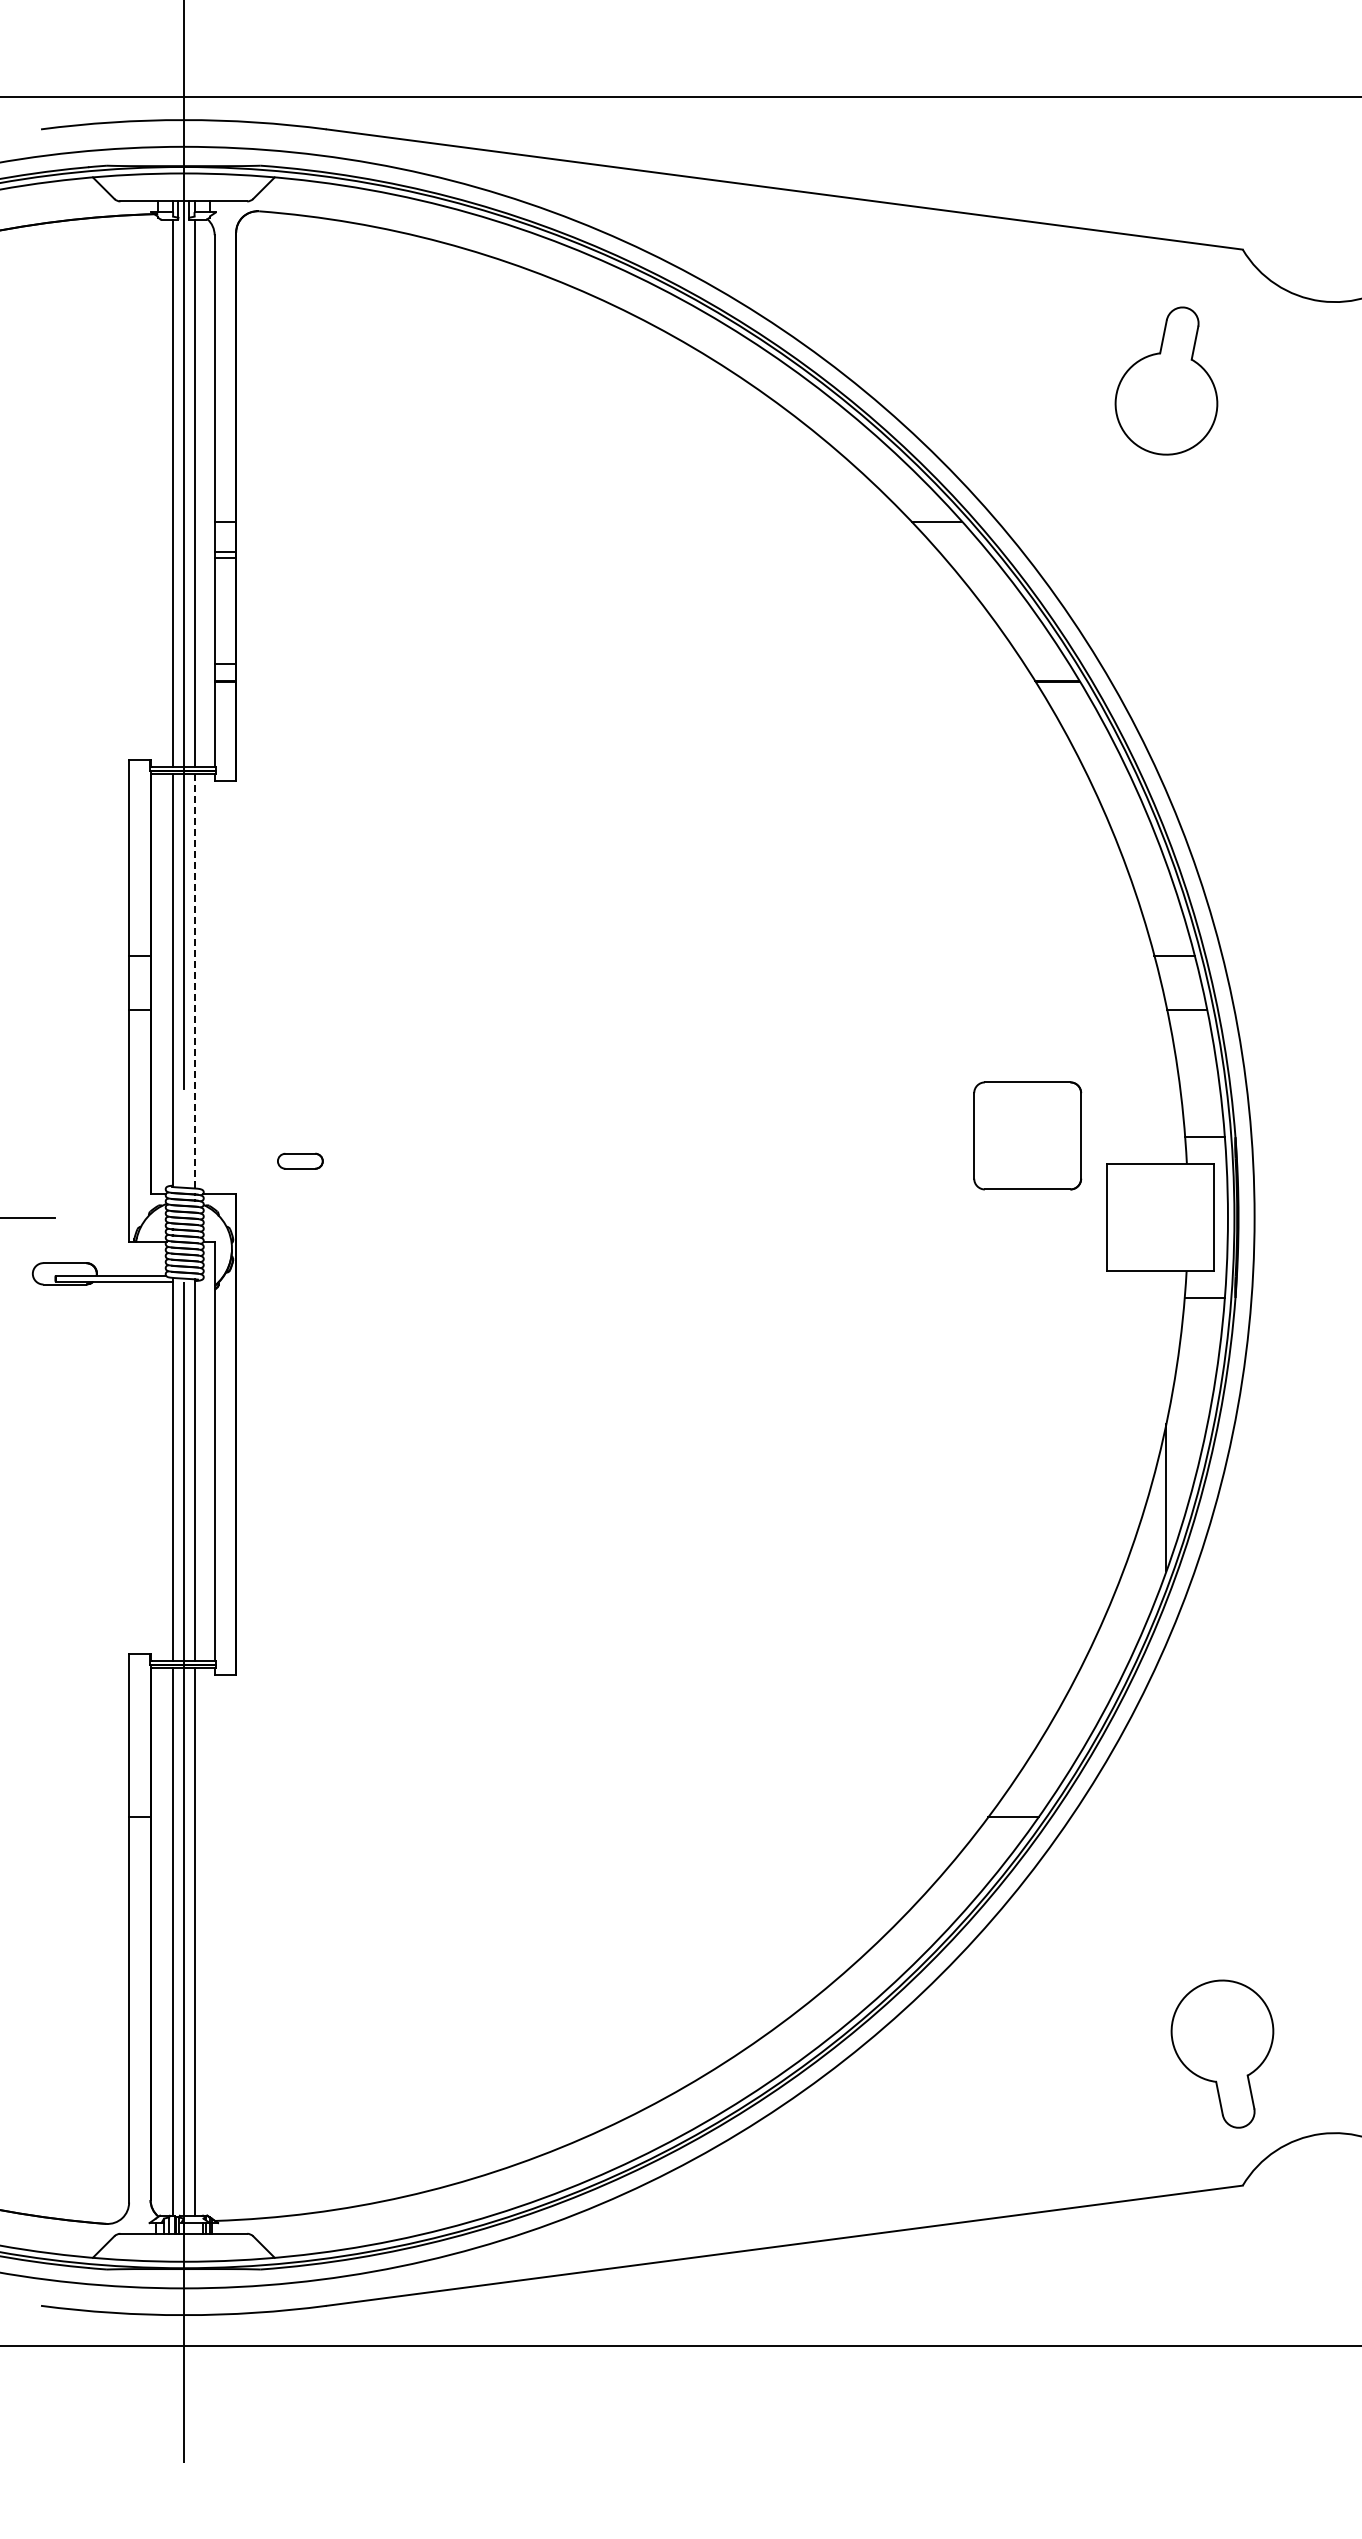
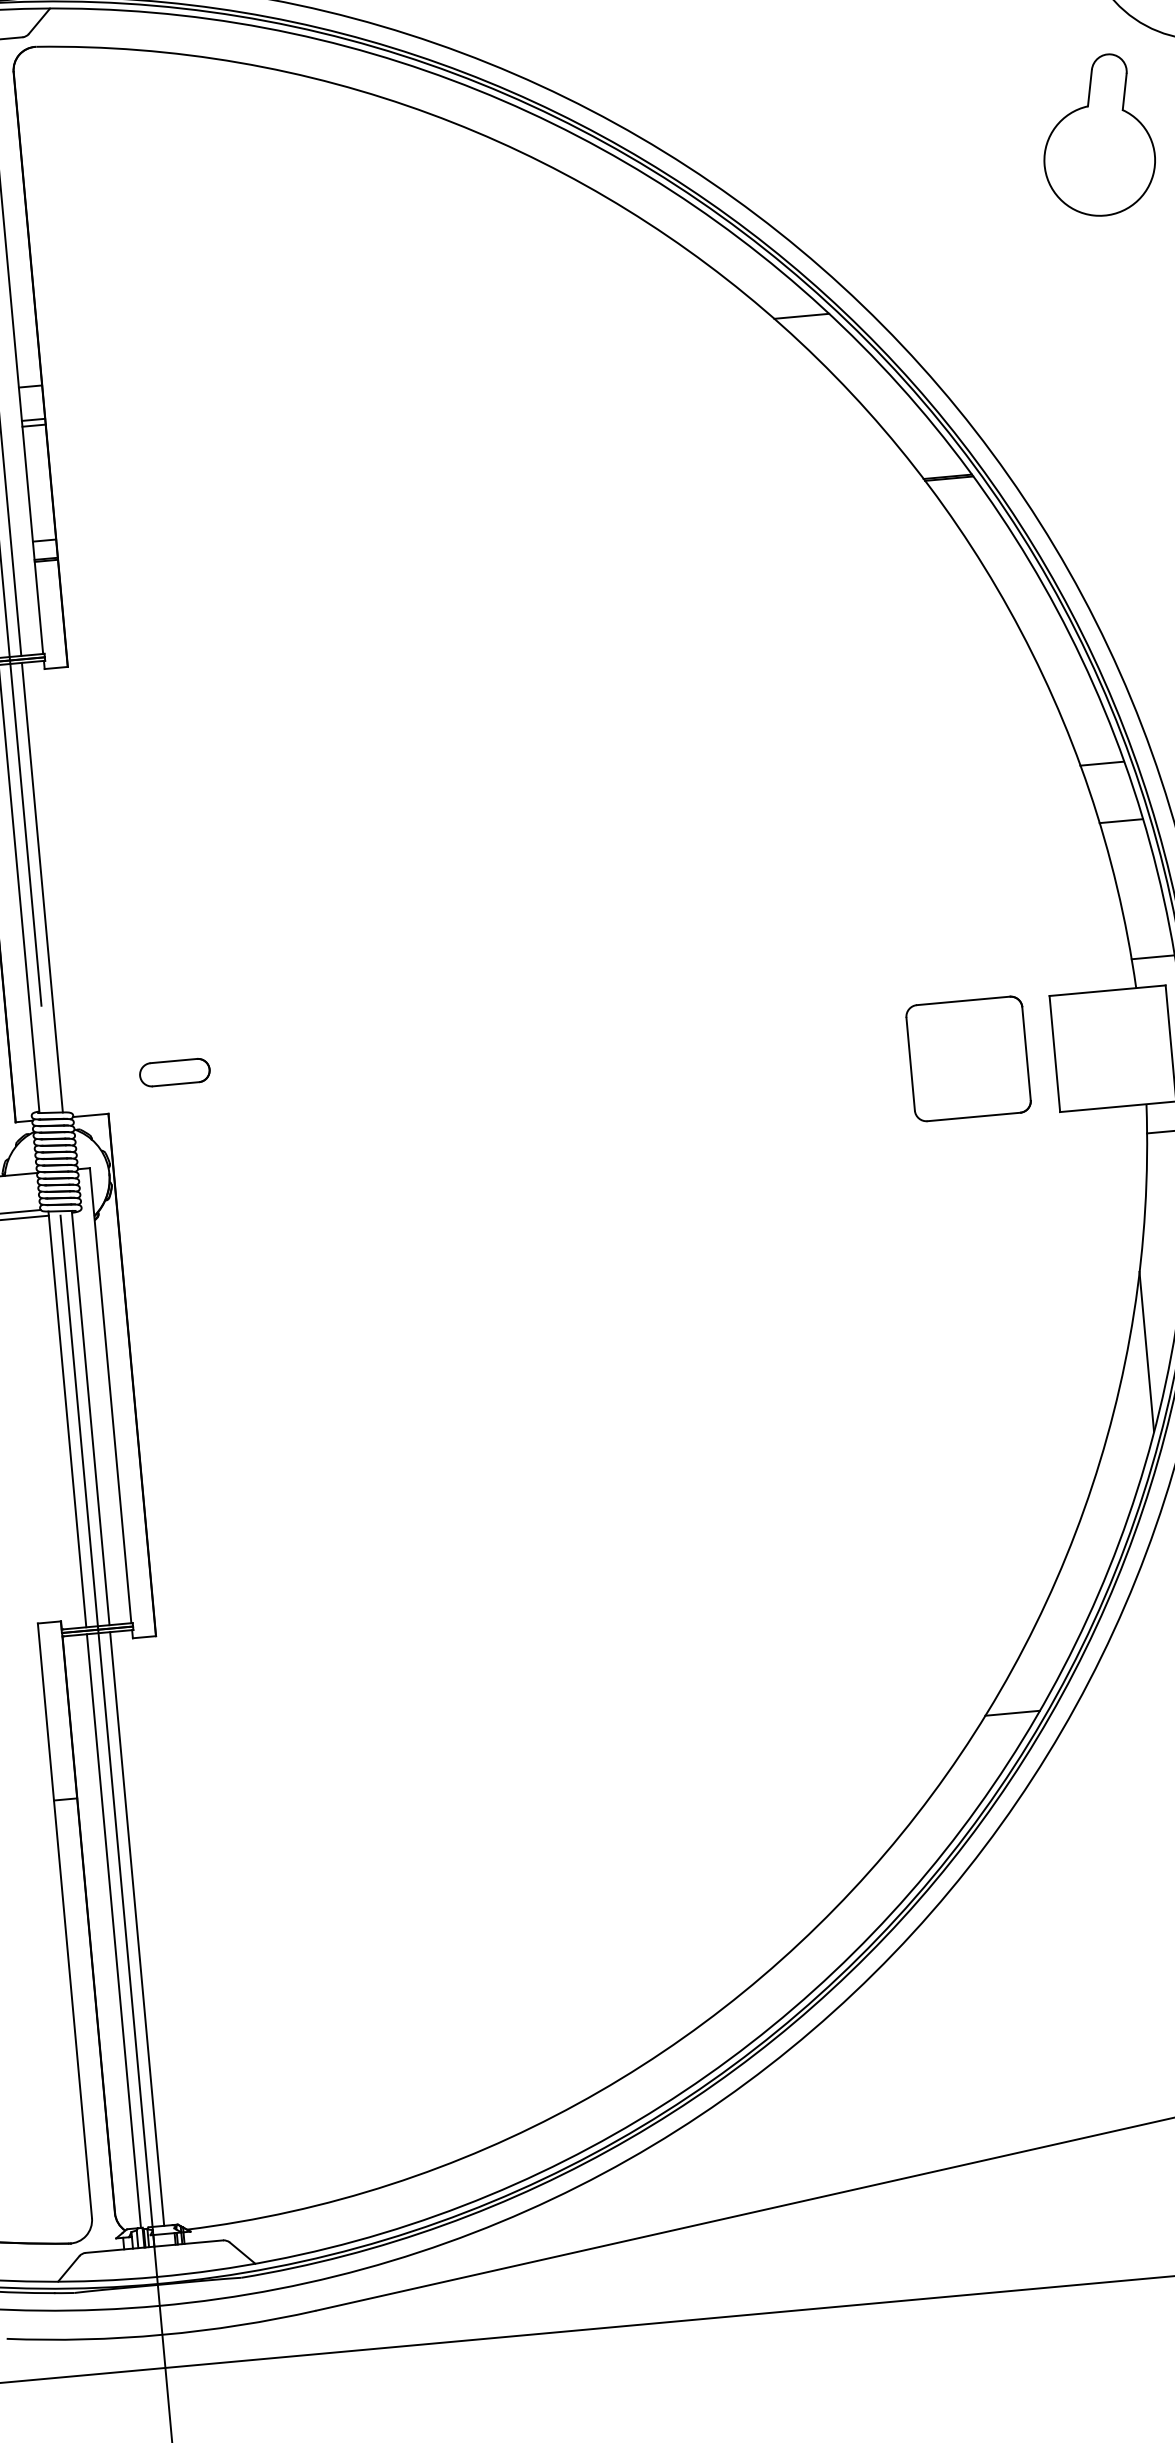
part: (1166, 380) -> (1097, 135), moved
line: (194, 980) -> (42, 887), dashed -> solid
part: (1027, 1135) -> (968, 1058), moved
part: (300, 1160) -> (174, 1071), size x1.43

